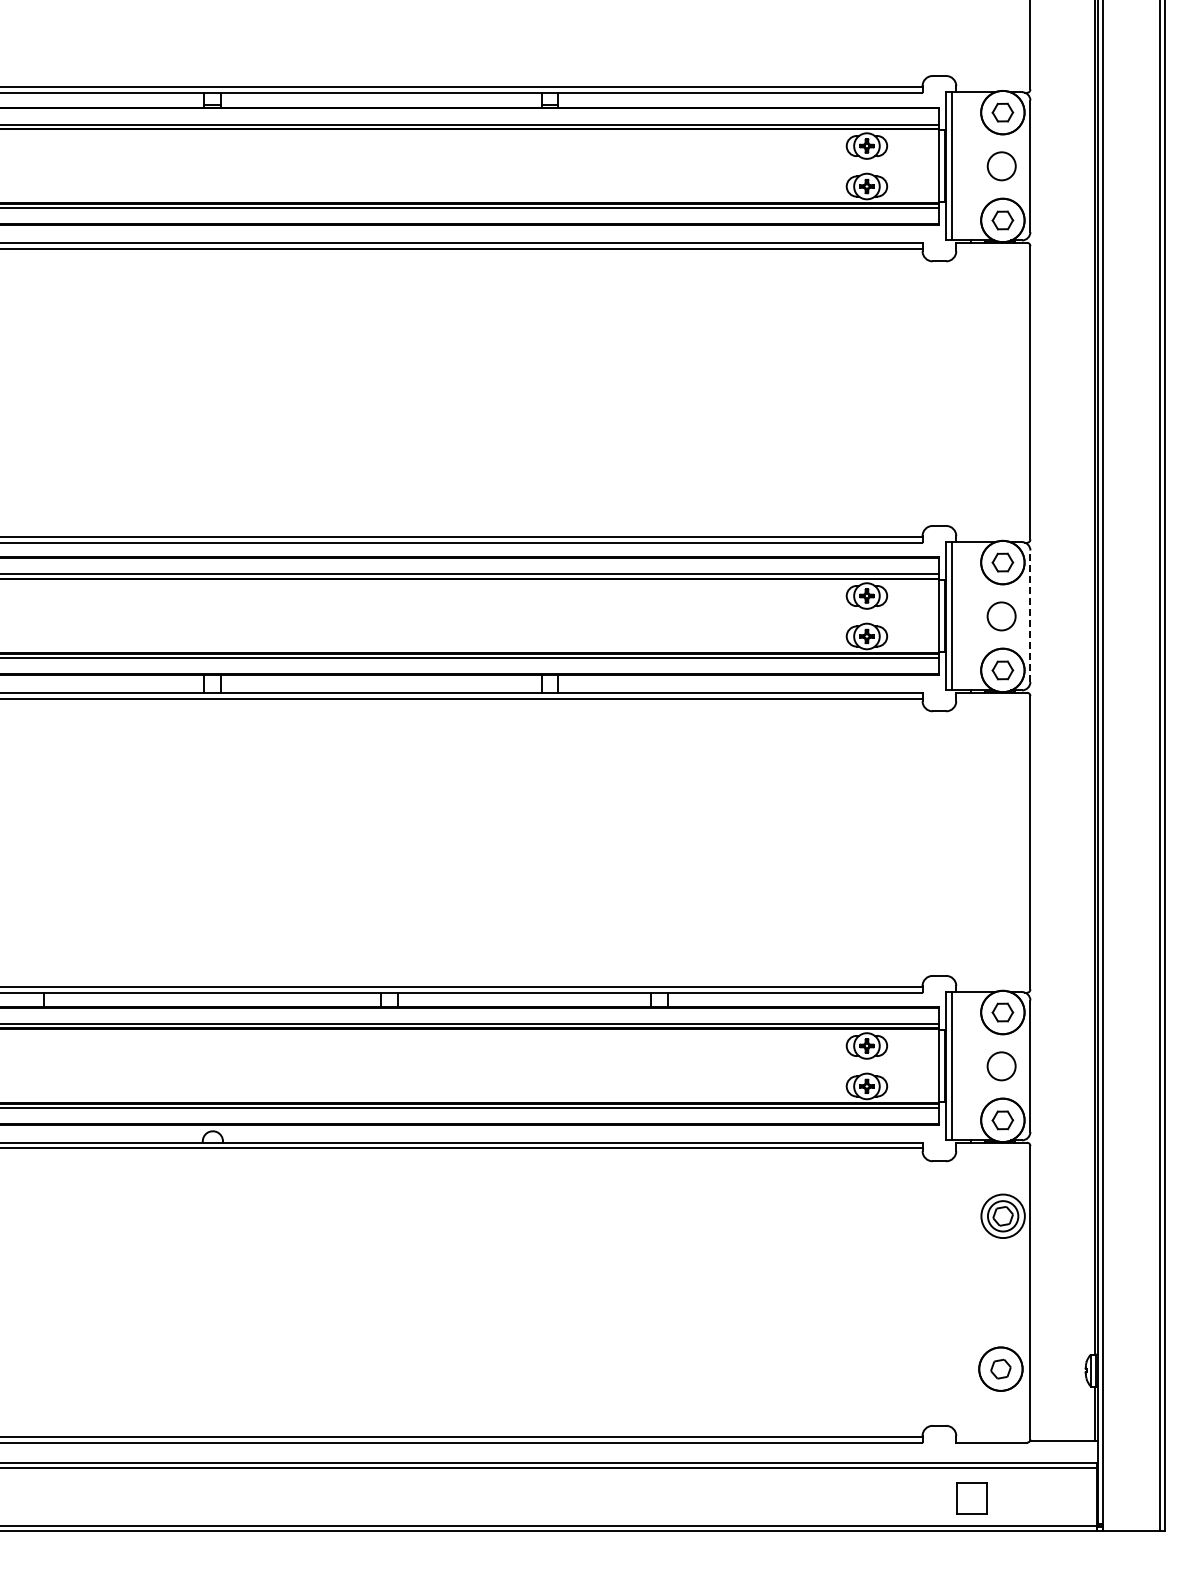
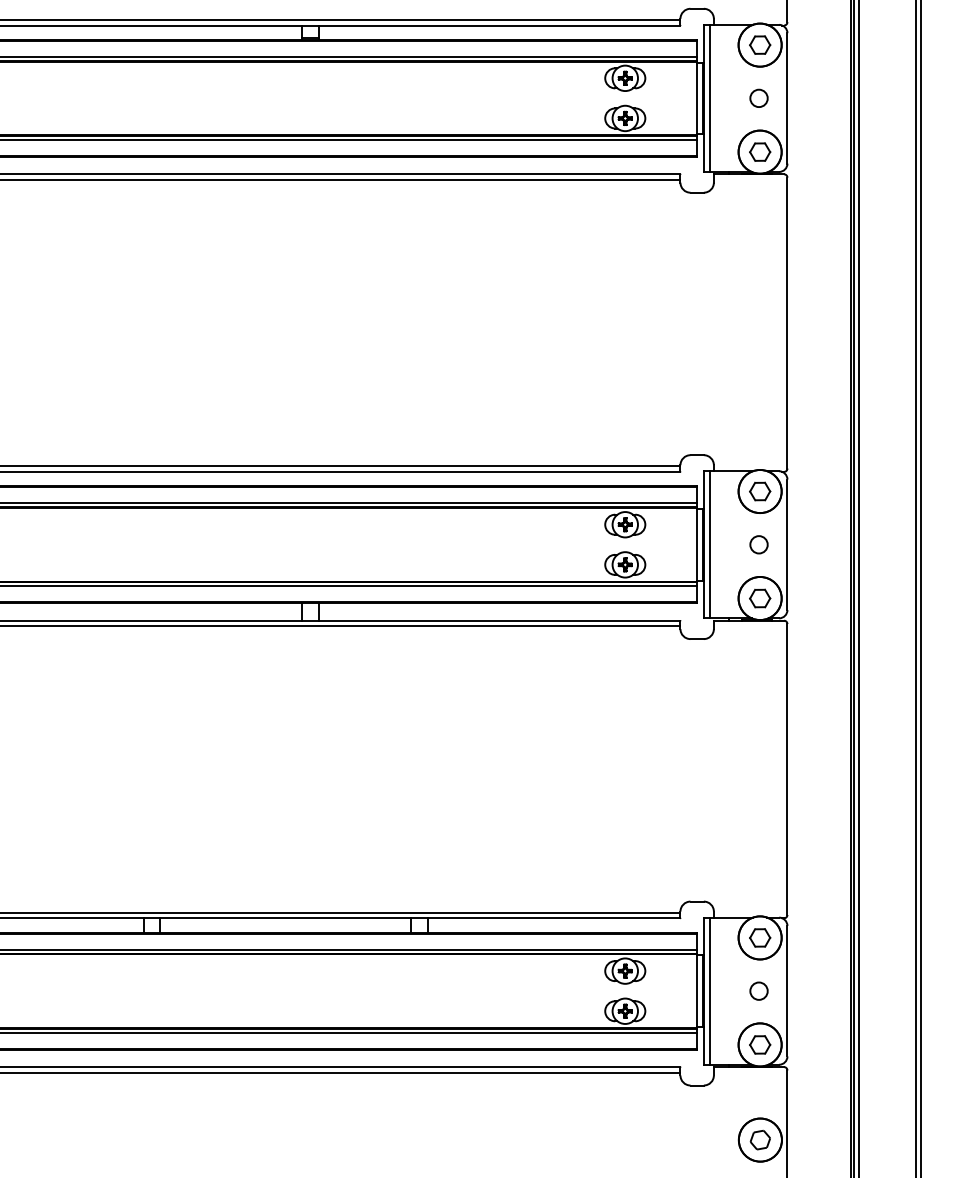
circle: (1001, 166) -> (758, 98), size x0.62
circle: (1001, 615) -> (758, 544), size x0.62
line: (1030, 616) -> (787, 545), dashed -> solid
circle: (1001, 1065) -> (758, 990), size x0.62
circle: (1002, 1216) -> (759, 1140), size x1.43

